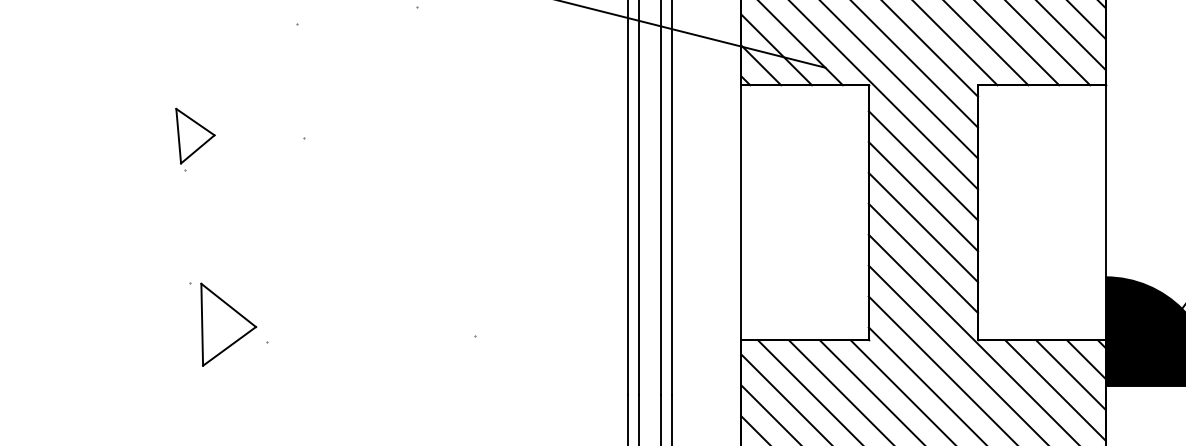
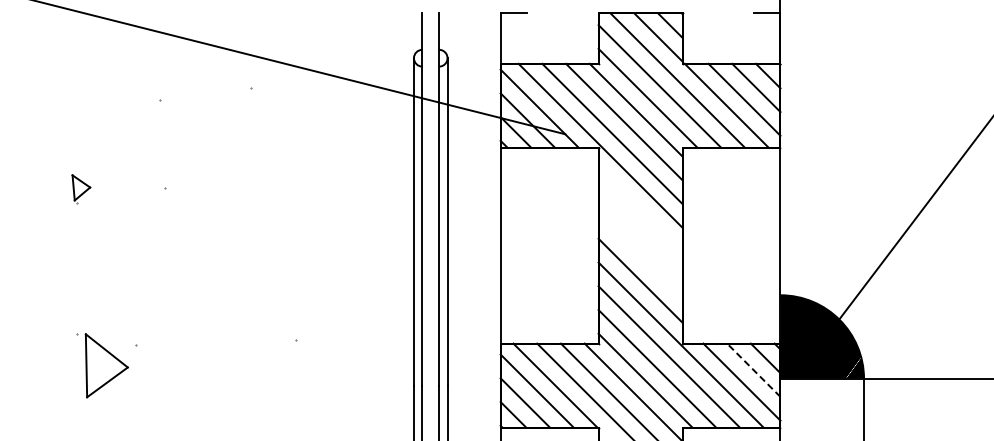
part: (195, 139) -> (81, 189), size x0.6
line: (923, 165) -> (640, 209), removed
line: (923, 196) -> (640, 233), removed
line: (923, 228) -> (640, 257), removed
part: (223, 324) -> (102, 365), moved
line: (1070, 375) -> (753, 370), solid -> dashed

